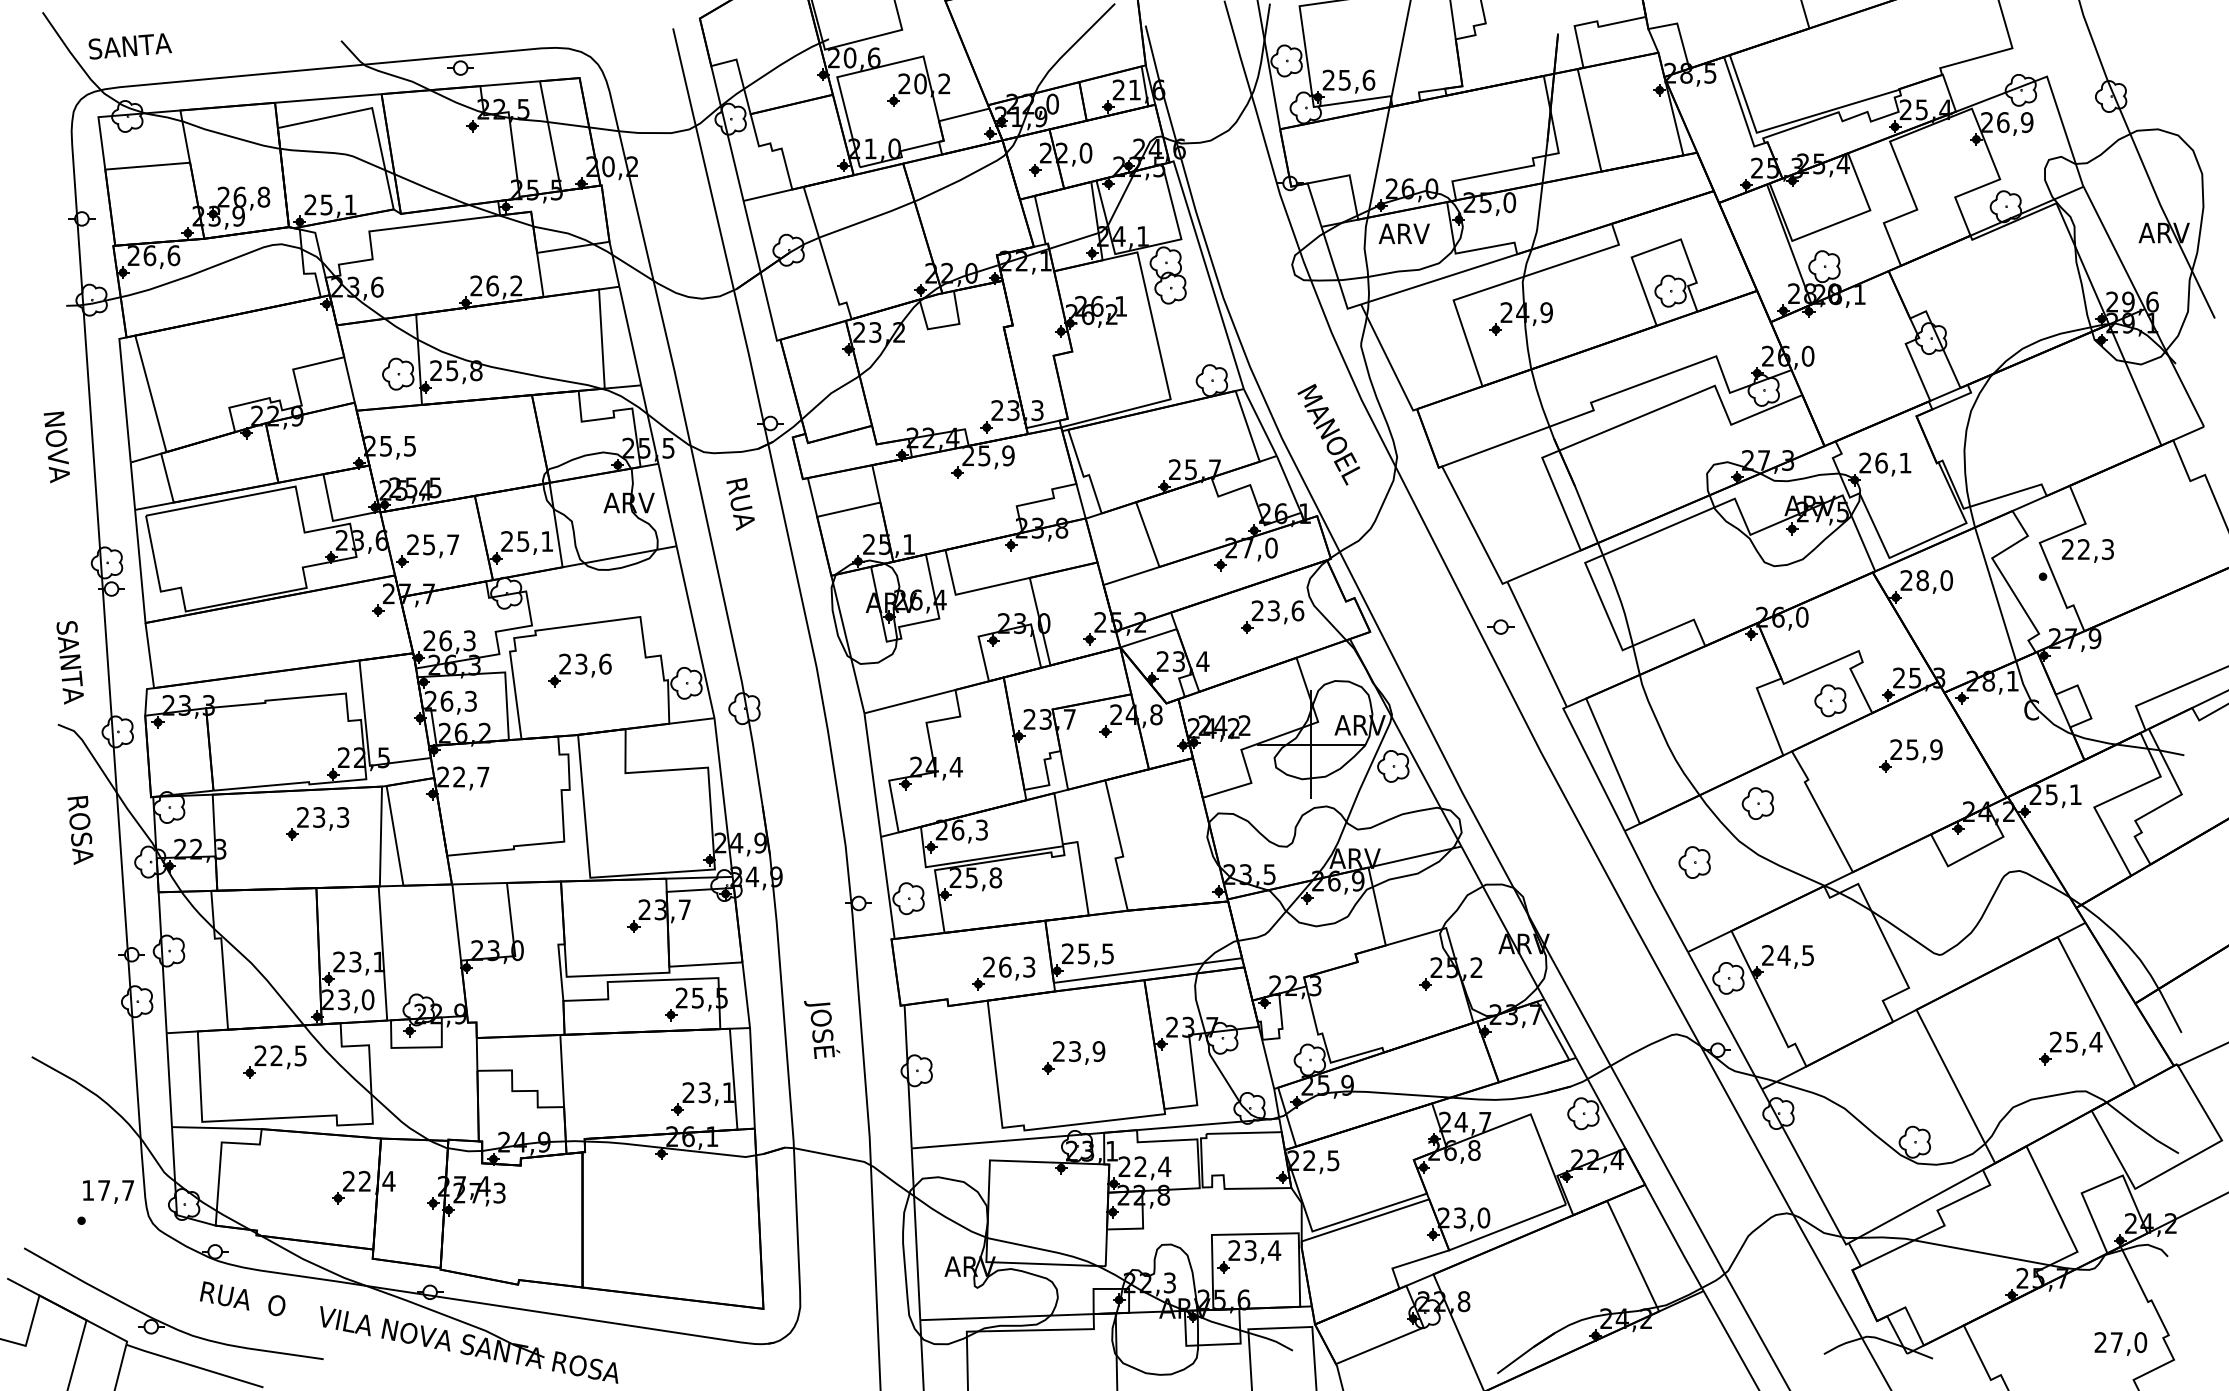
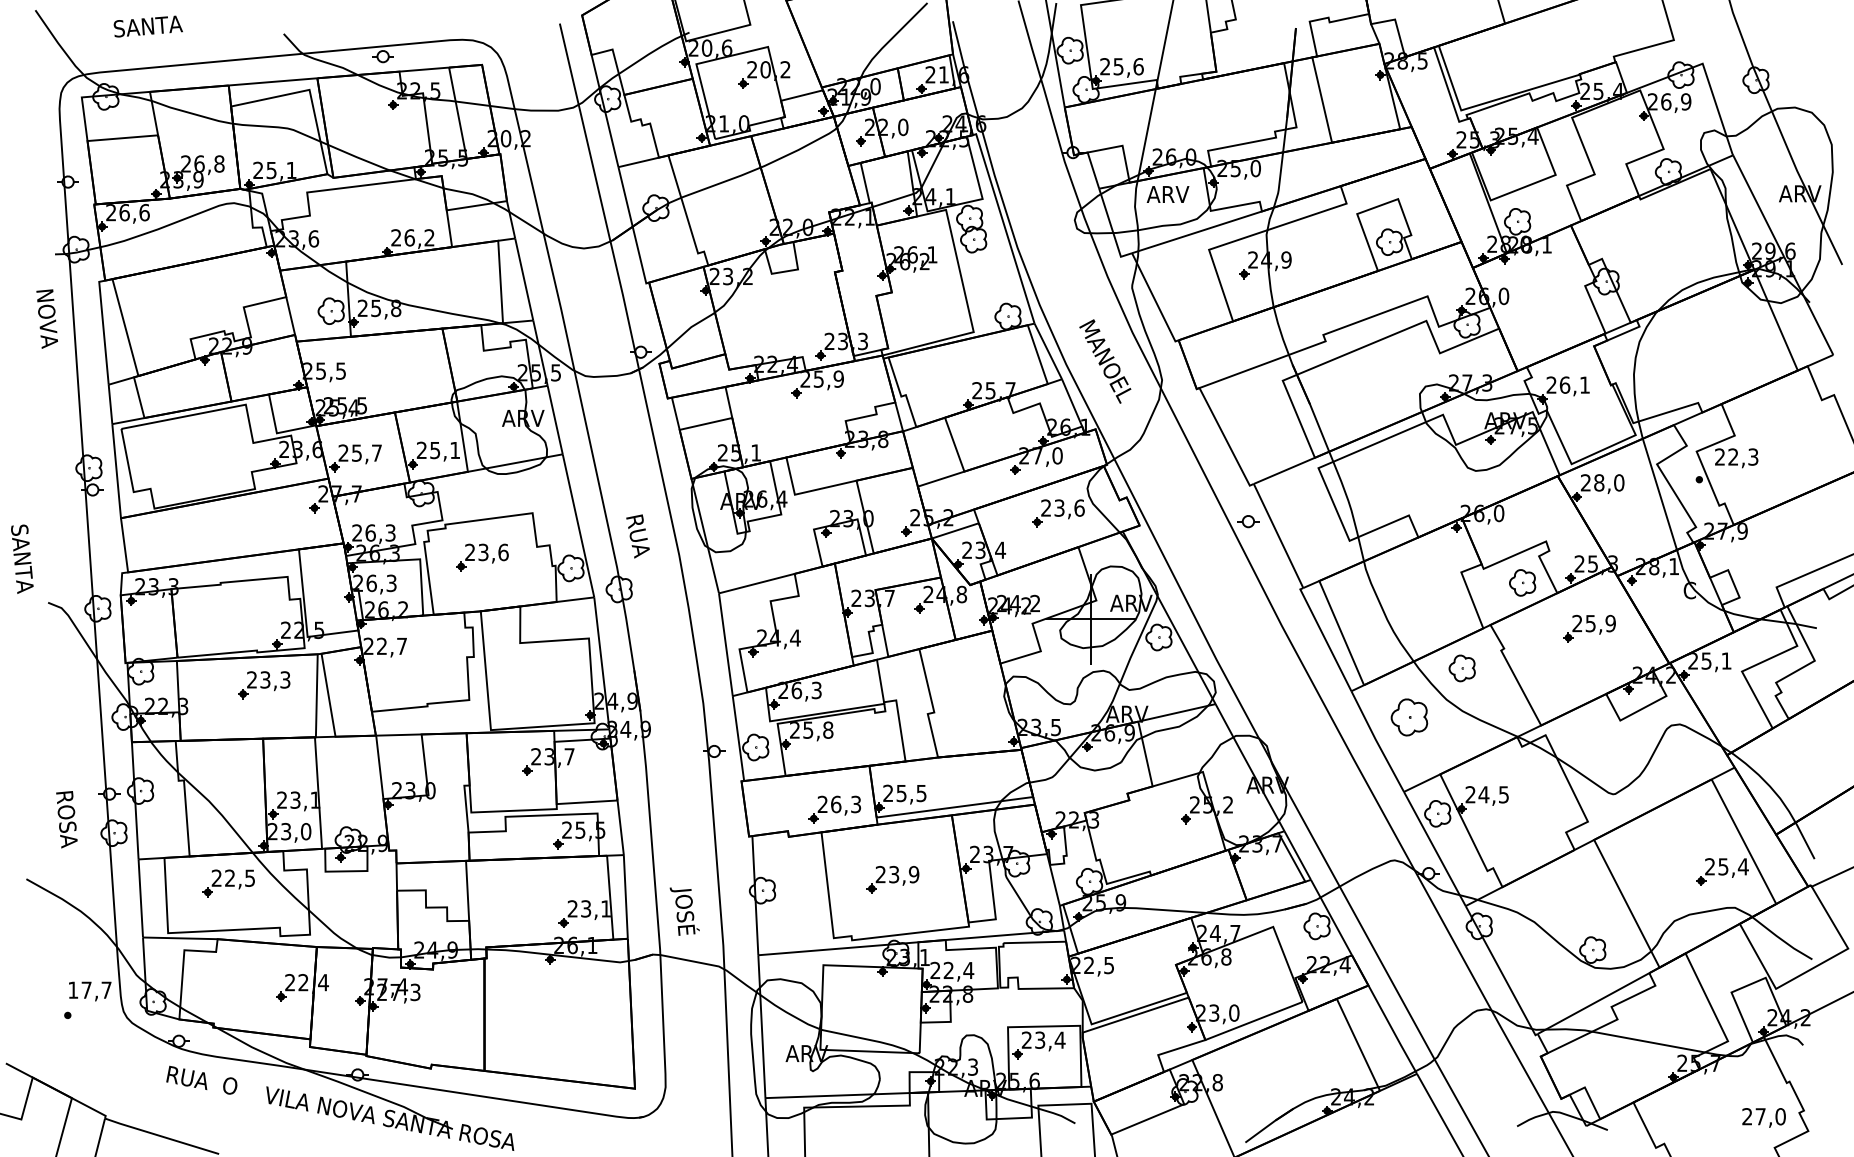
text: (129, 46) -> (147, 26), moved
text: (55, 446) -> (46, 318), moved
text: (740, 504) -> (637, 536), moved
text: (70, 661) -> (22, 558), moved
text: (80, 830) -> (66, 819), moved
part: (1694, 862) -> (1409, 717), size x1.4
text: (821, 1029) -> (684, 911), moved
part: (166, 1323) -> (138, 1100), removed

